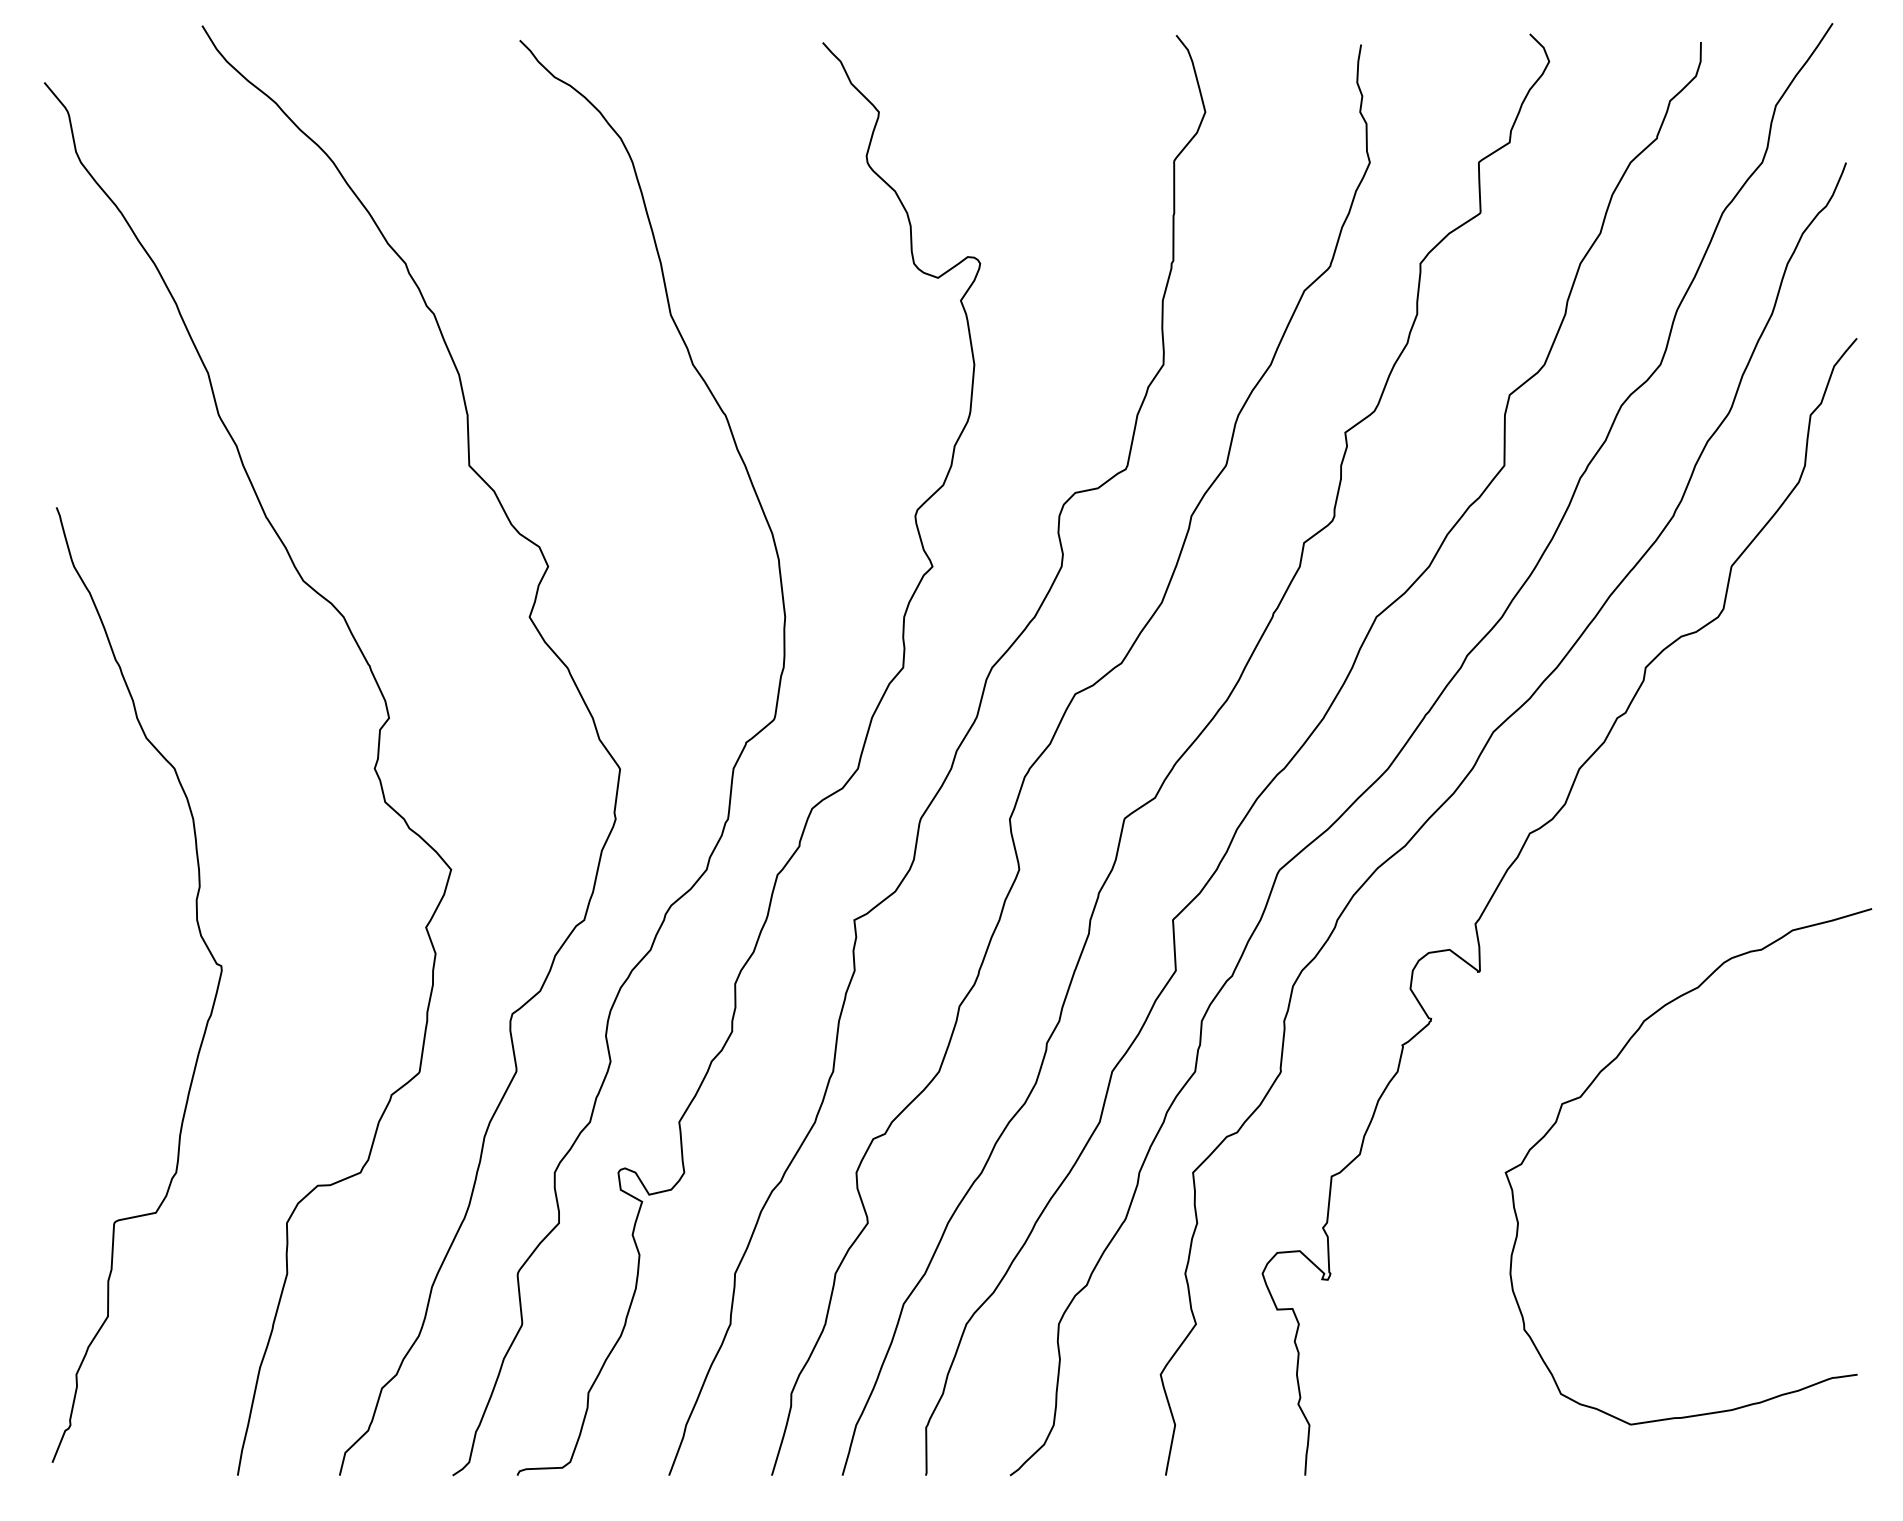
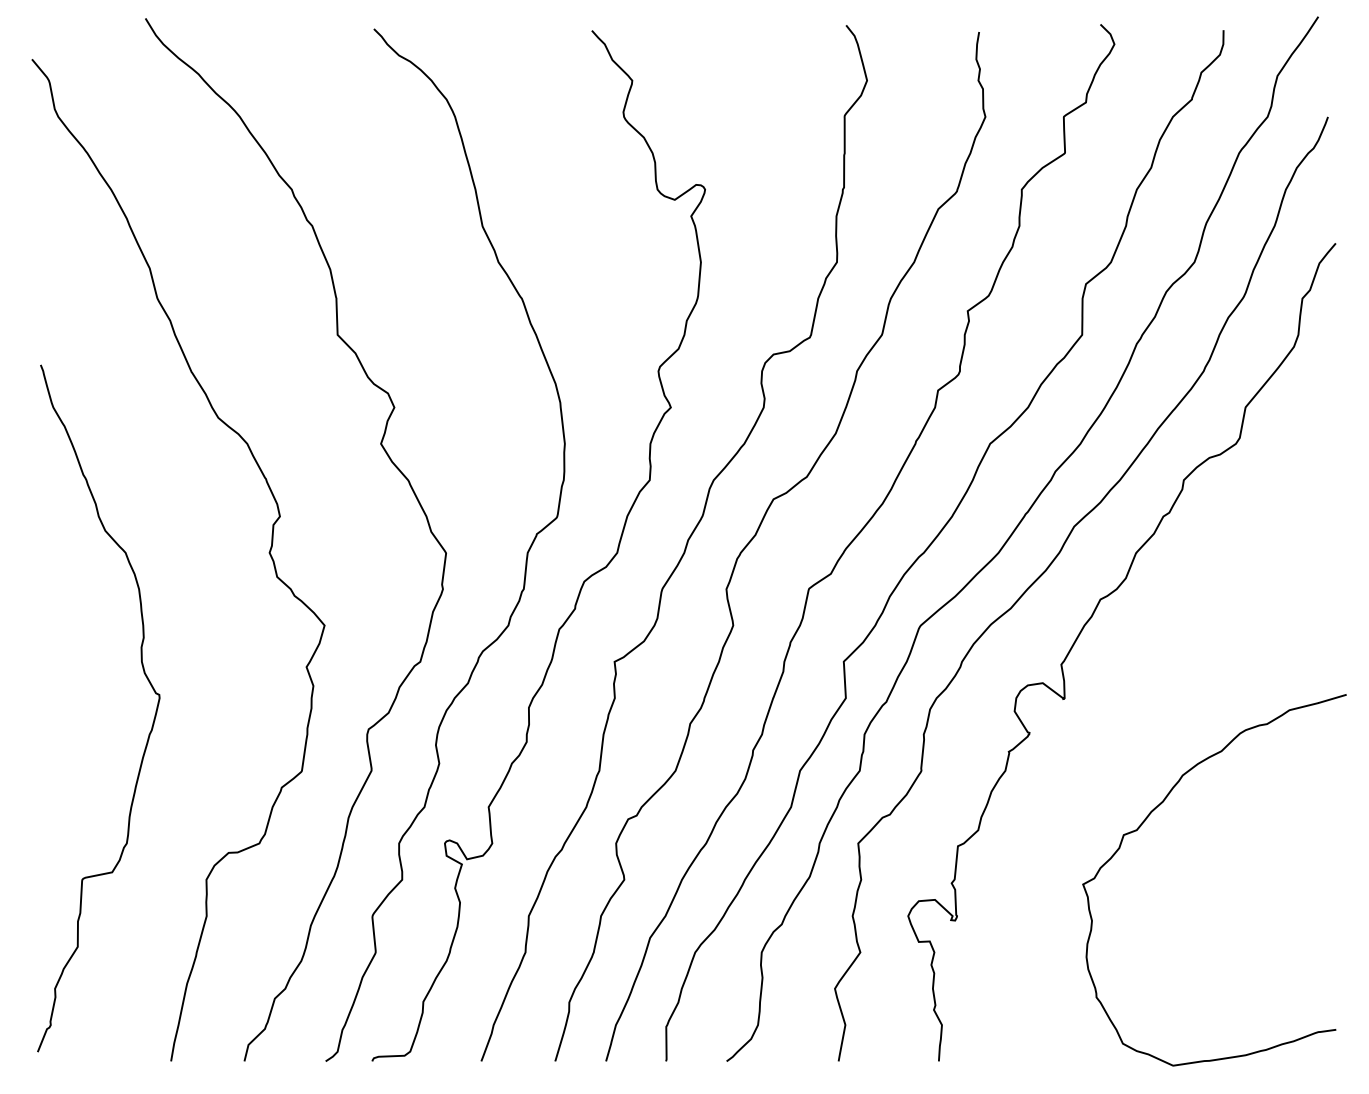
curve: (1591, 1085) -> (1144, 821), moved

